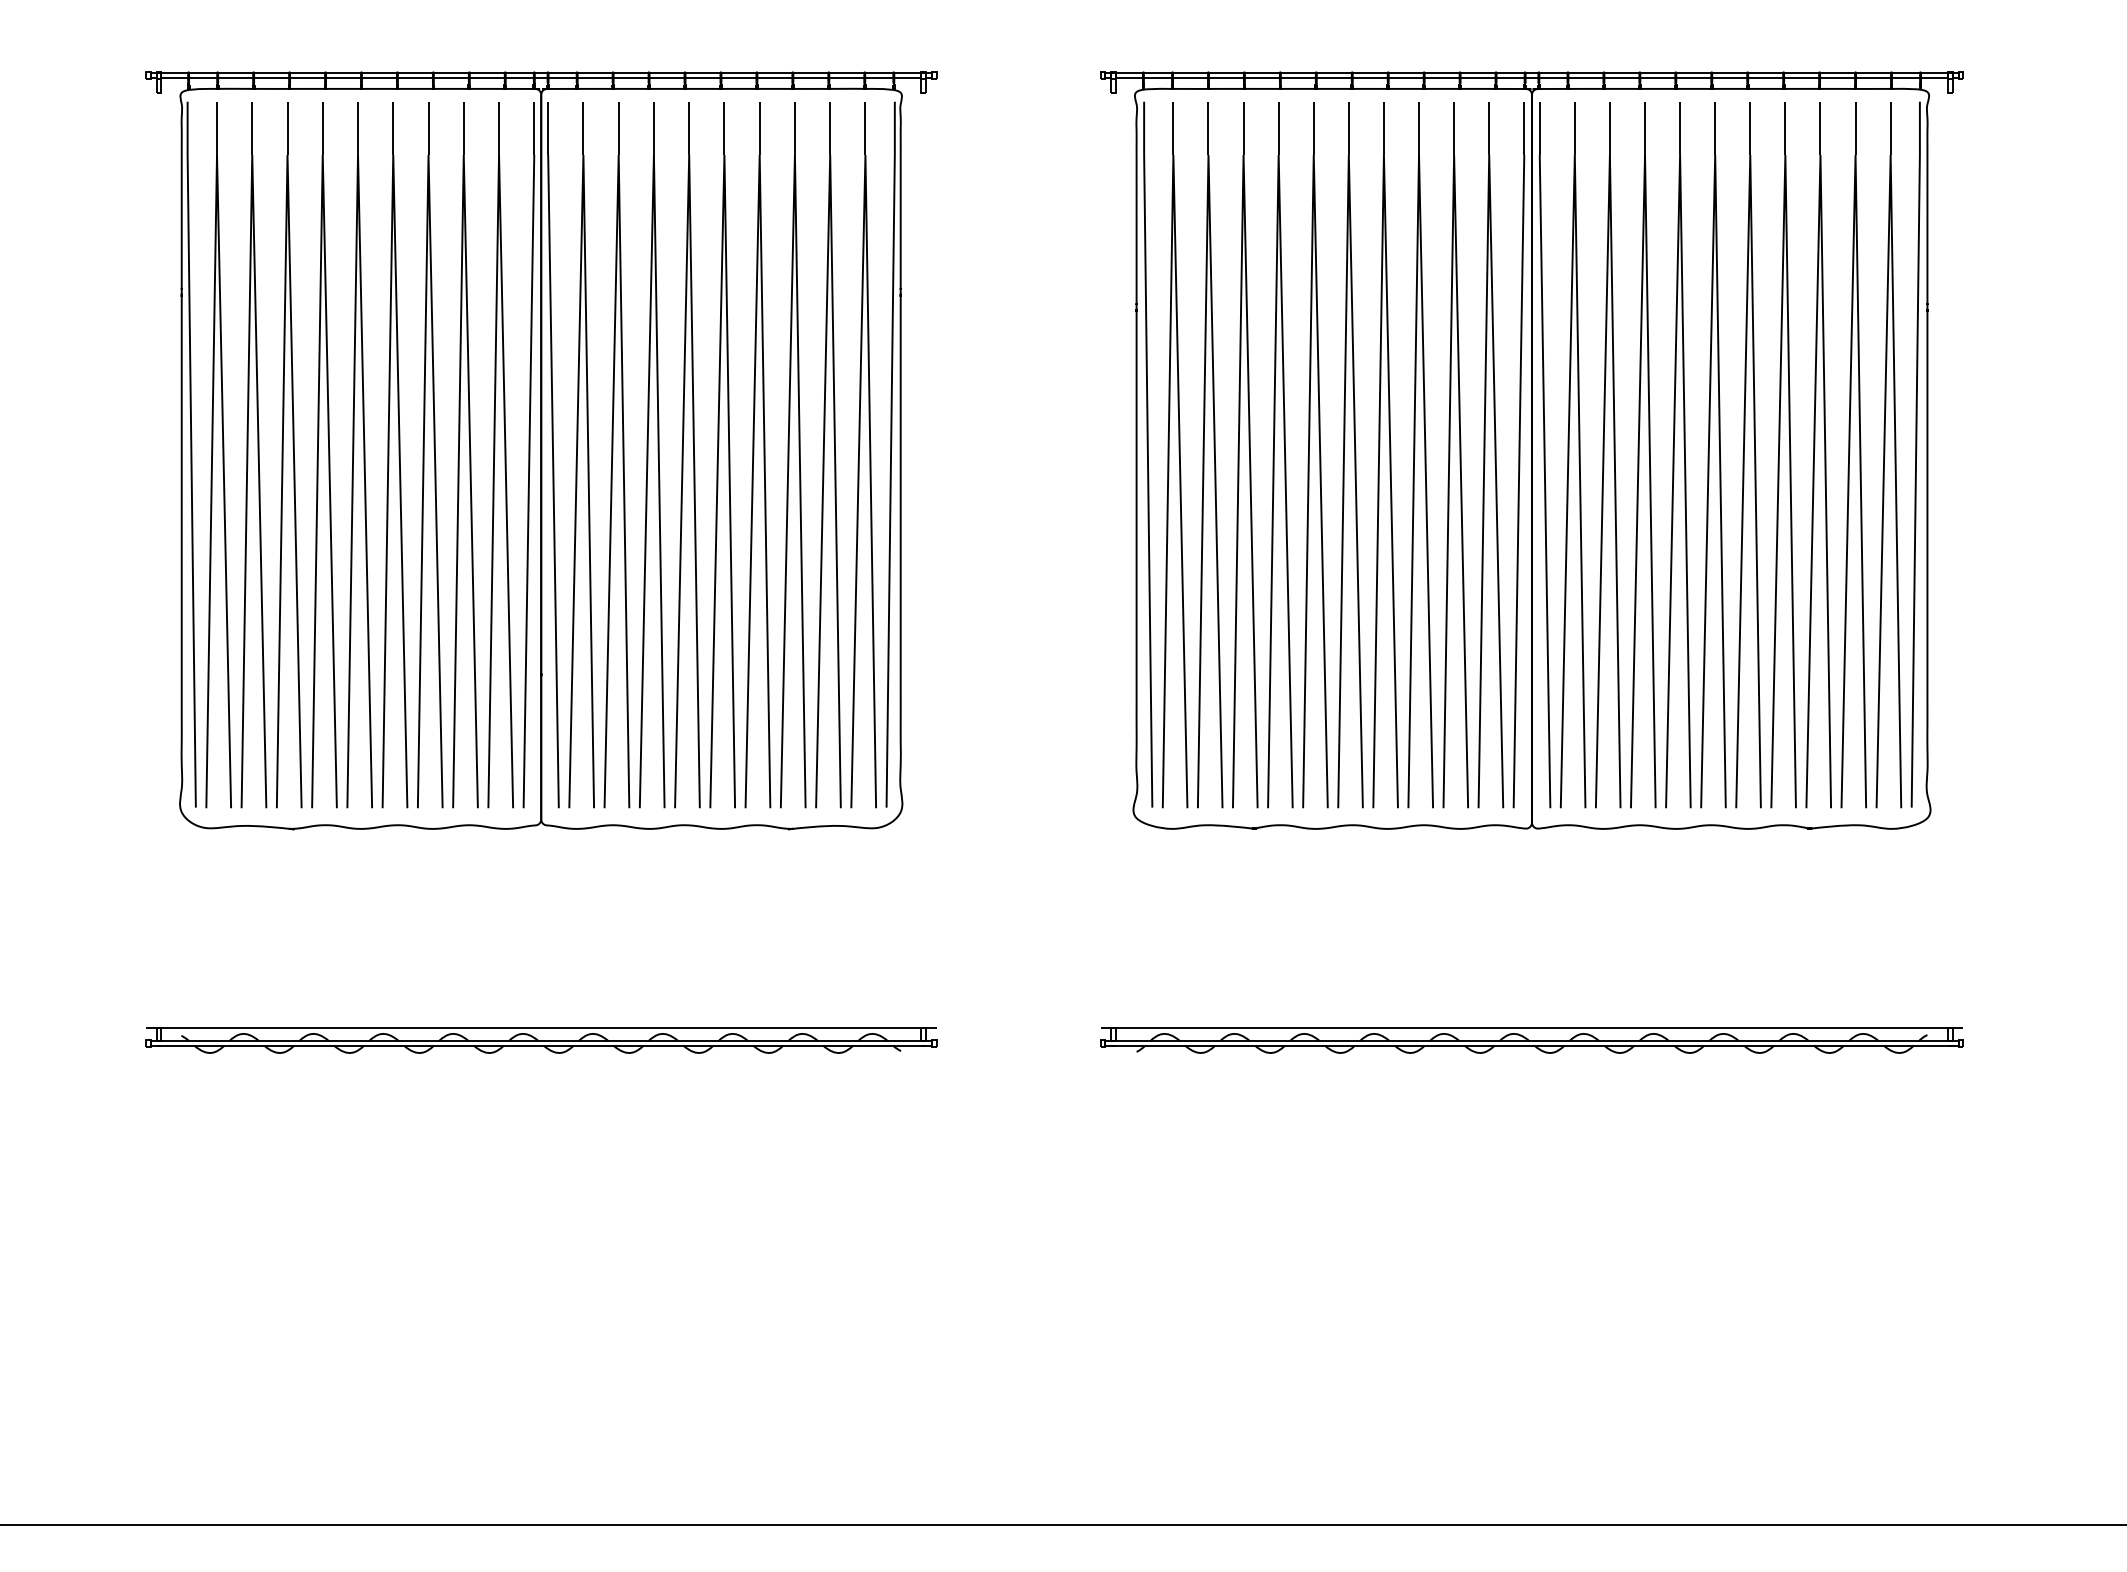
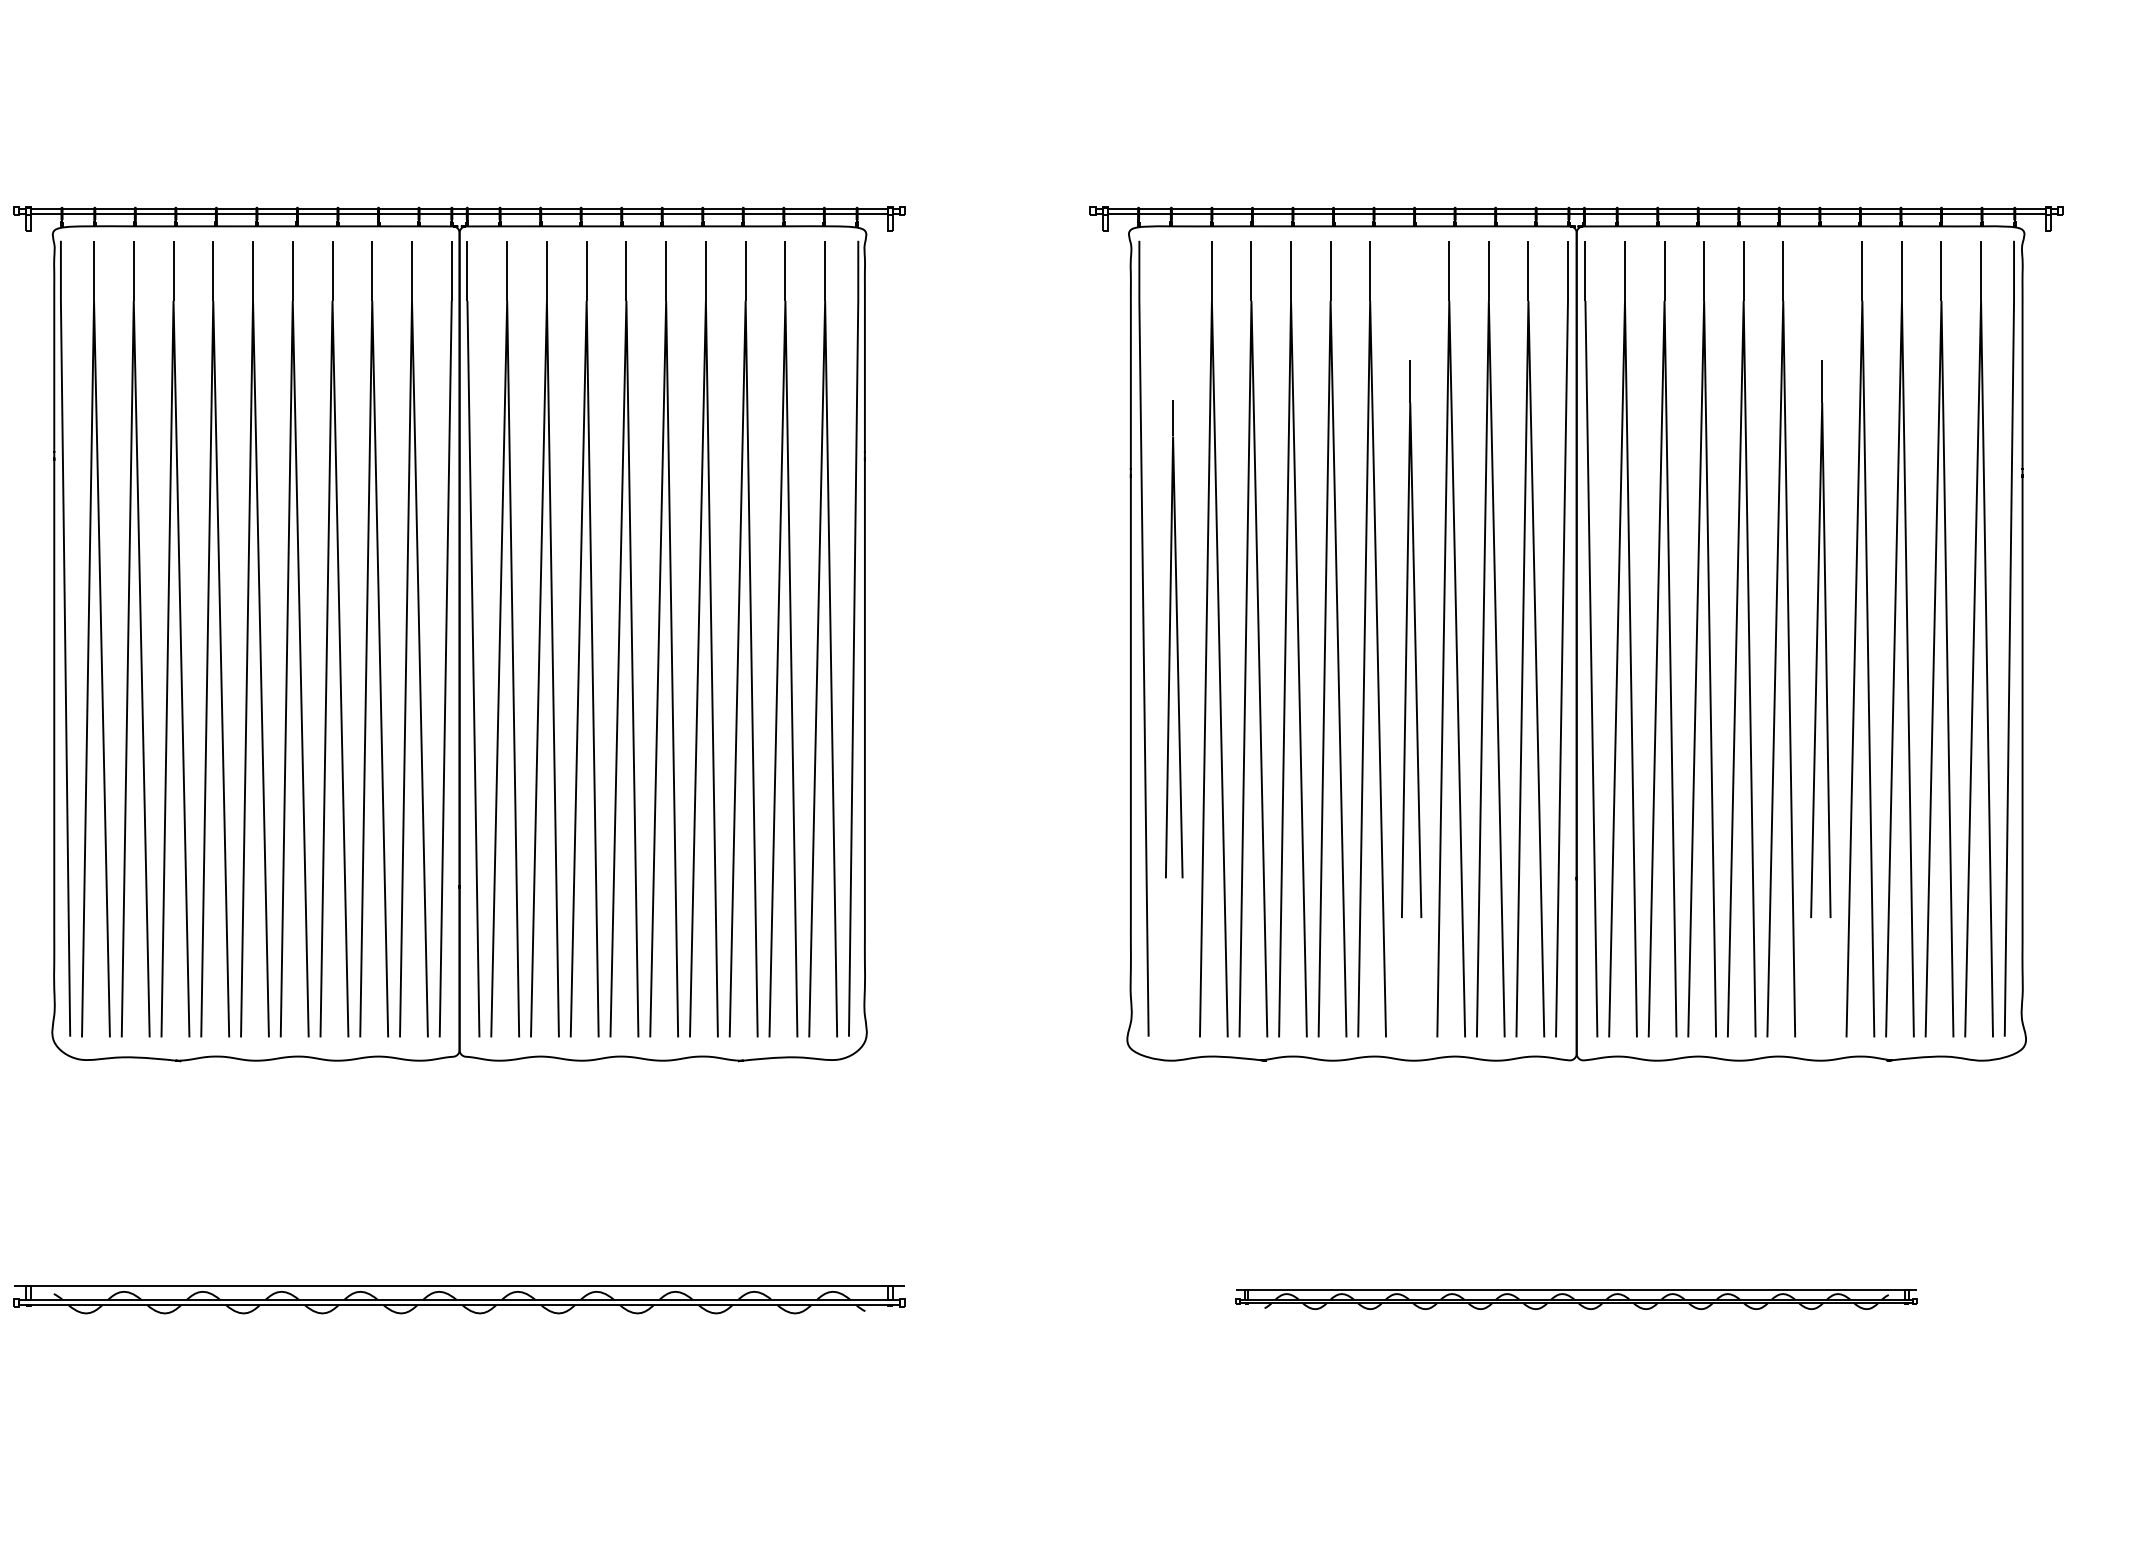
part: (1174, 455) -> (1173, 639), size x0.6
part: (1385, 455) -> (1411, 639), size x0.7
part: (1748, 455) -> (1820, 639), size x0.7
part: (1531, 1040) -> (1576, 1299), size x0.7

